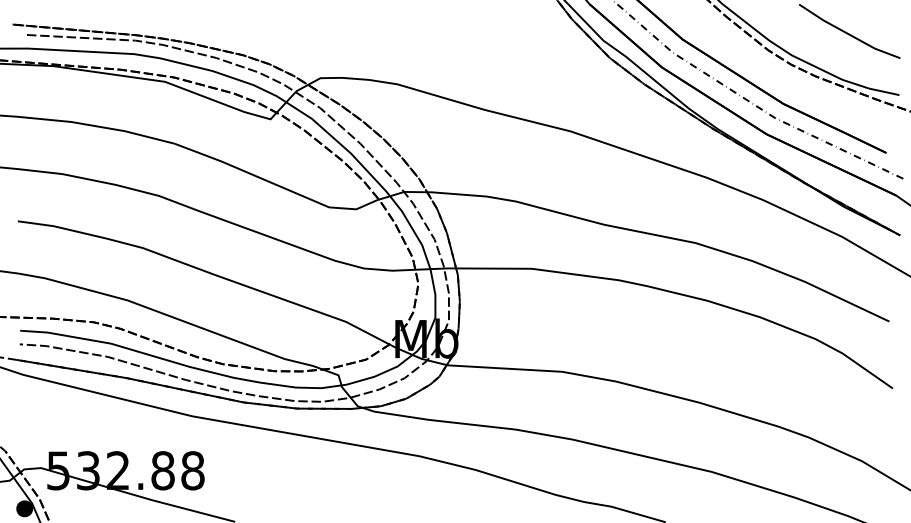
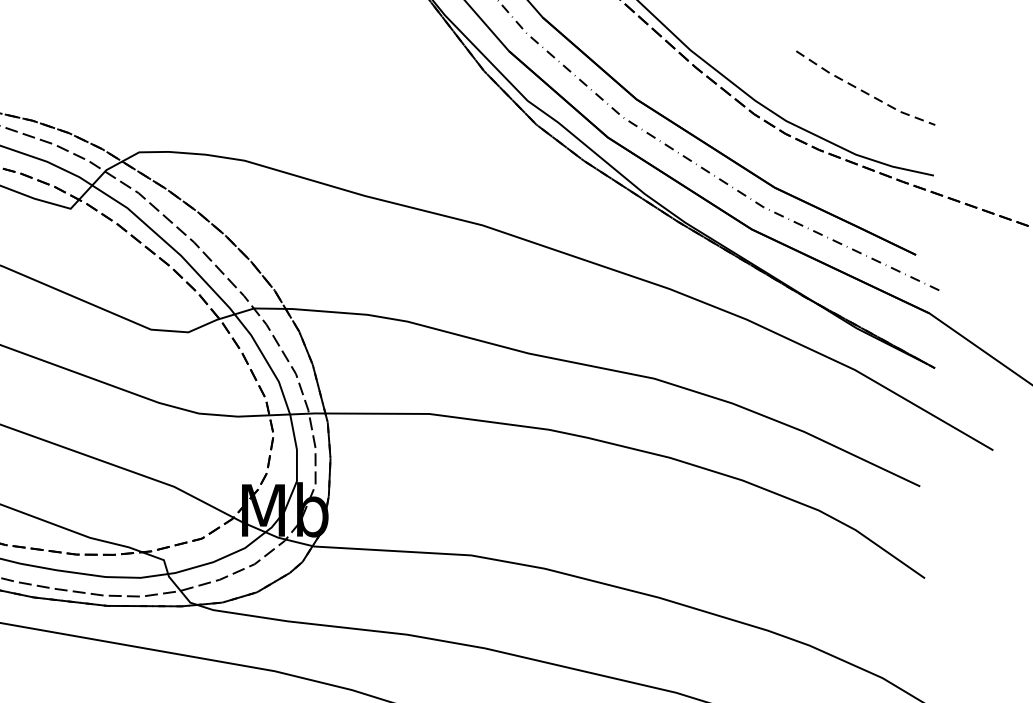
line: (848, 34) -> (864, 92), solid -> dashed

